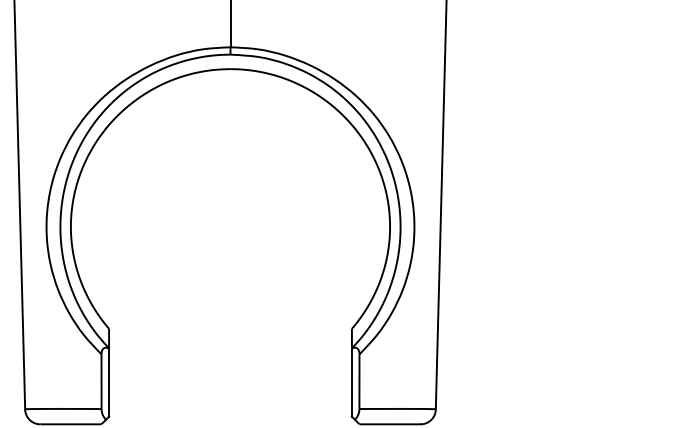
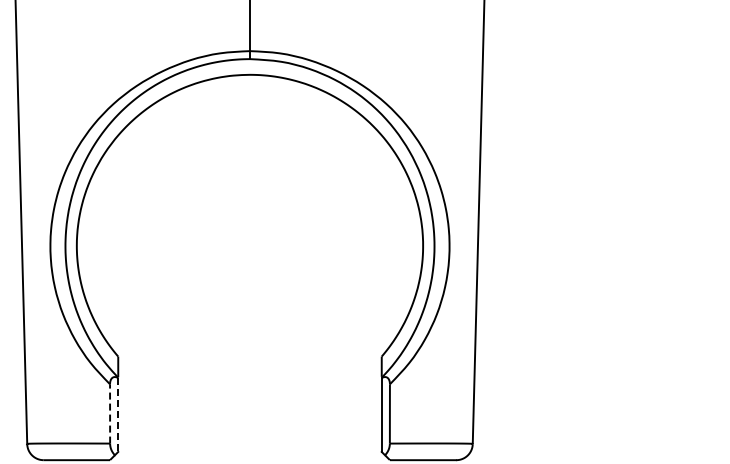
line: (101, 381) -> (110, 413), solid -> dashed
line: (109, 382) -> (118, 414), solid -> dashed

